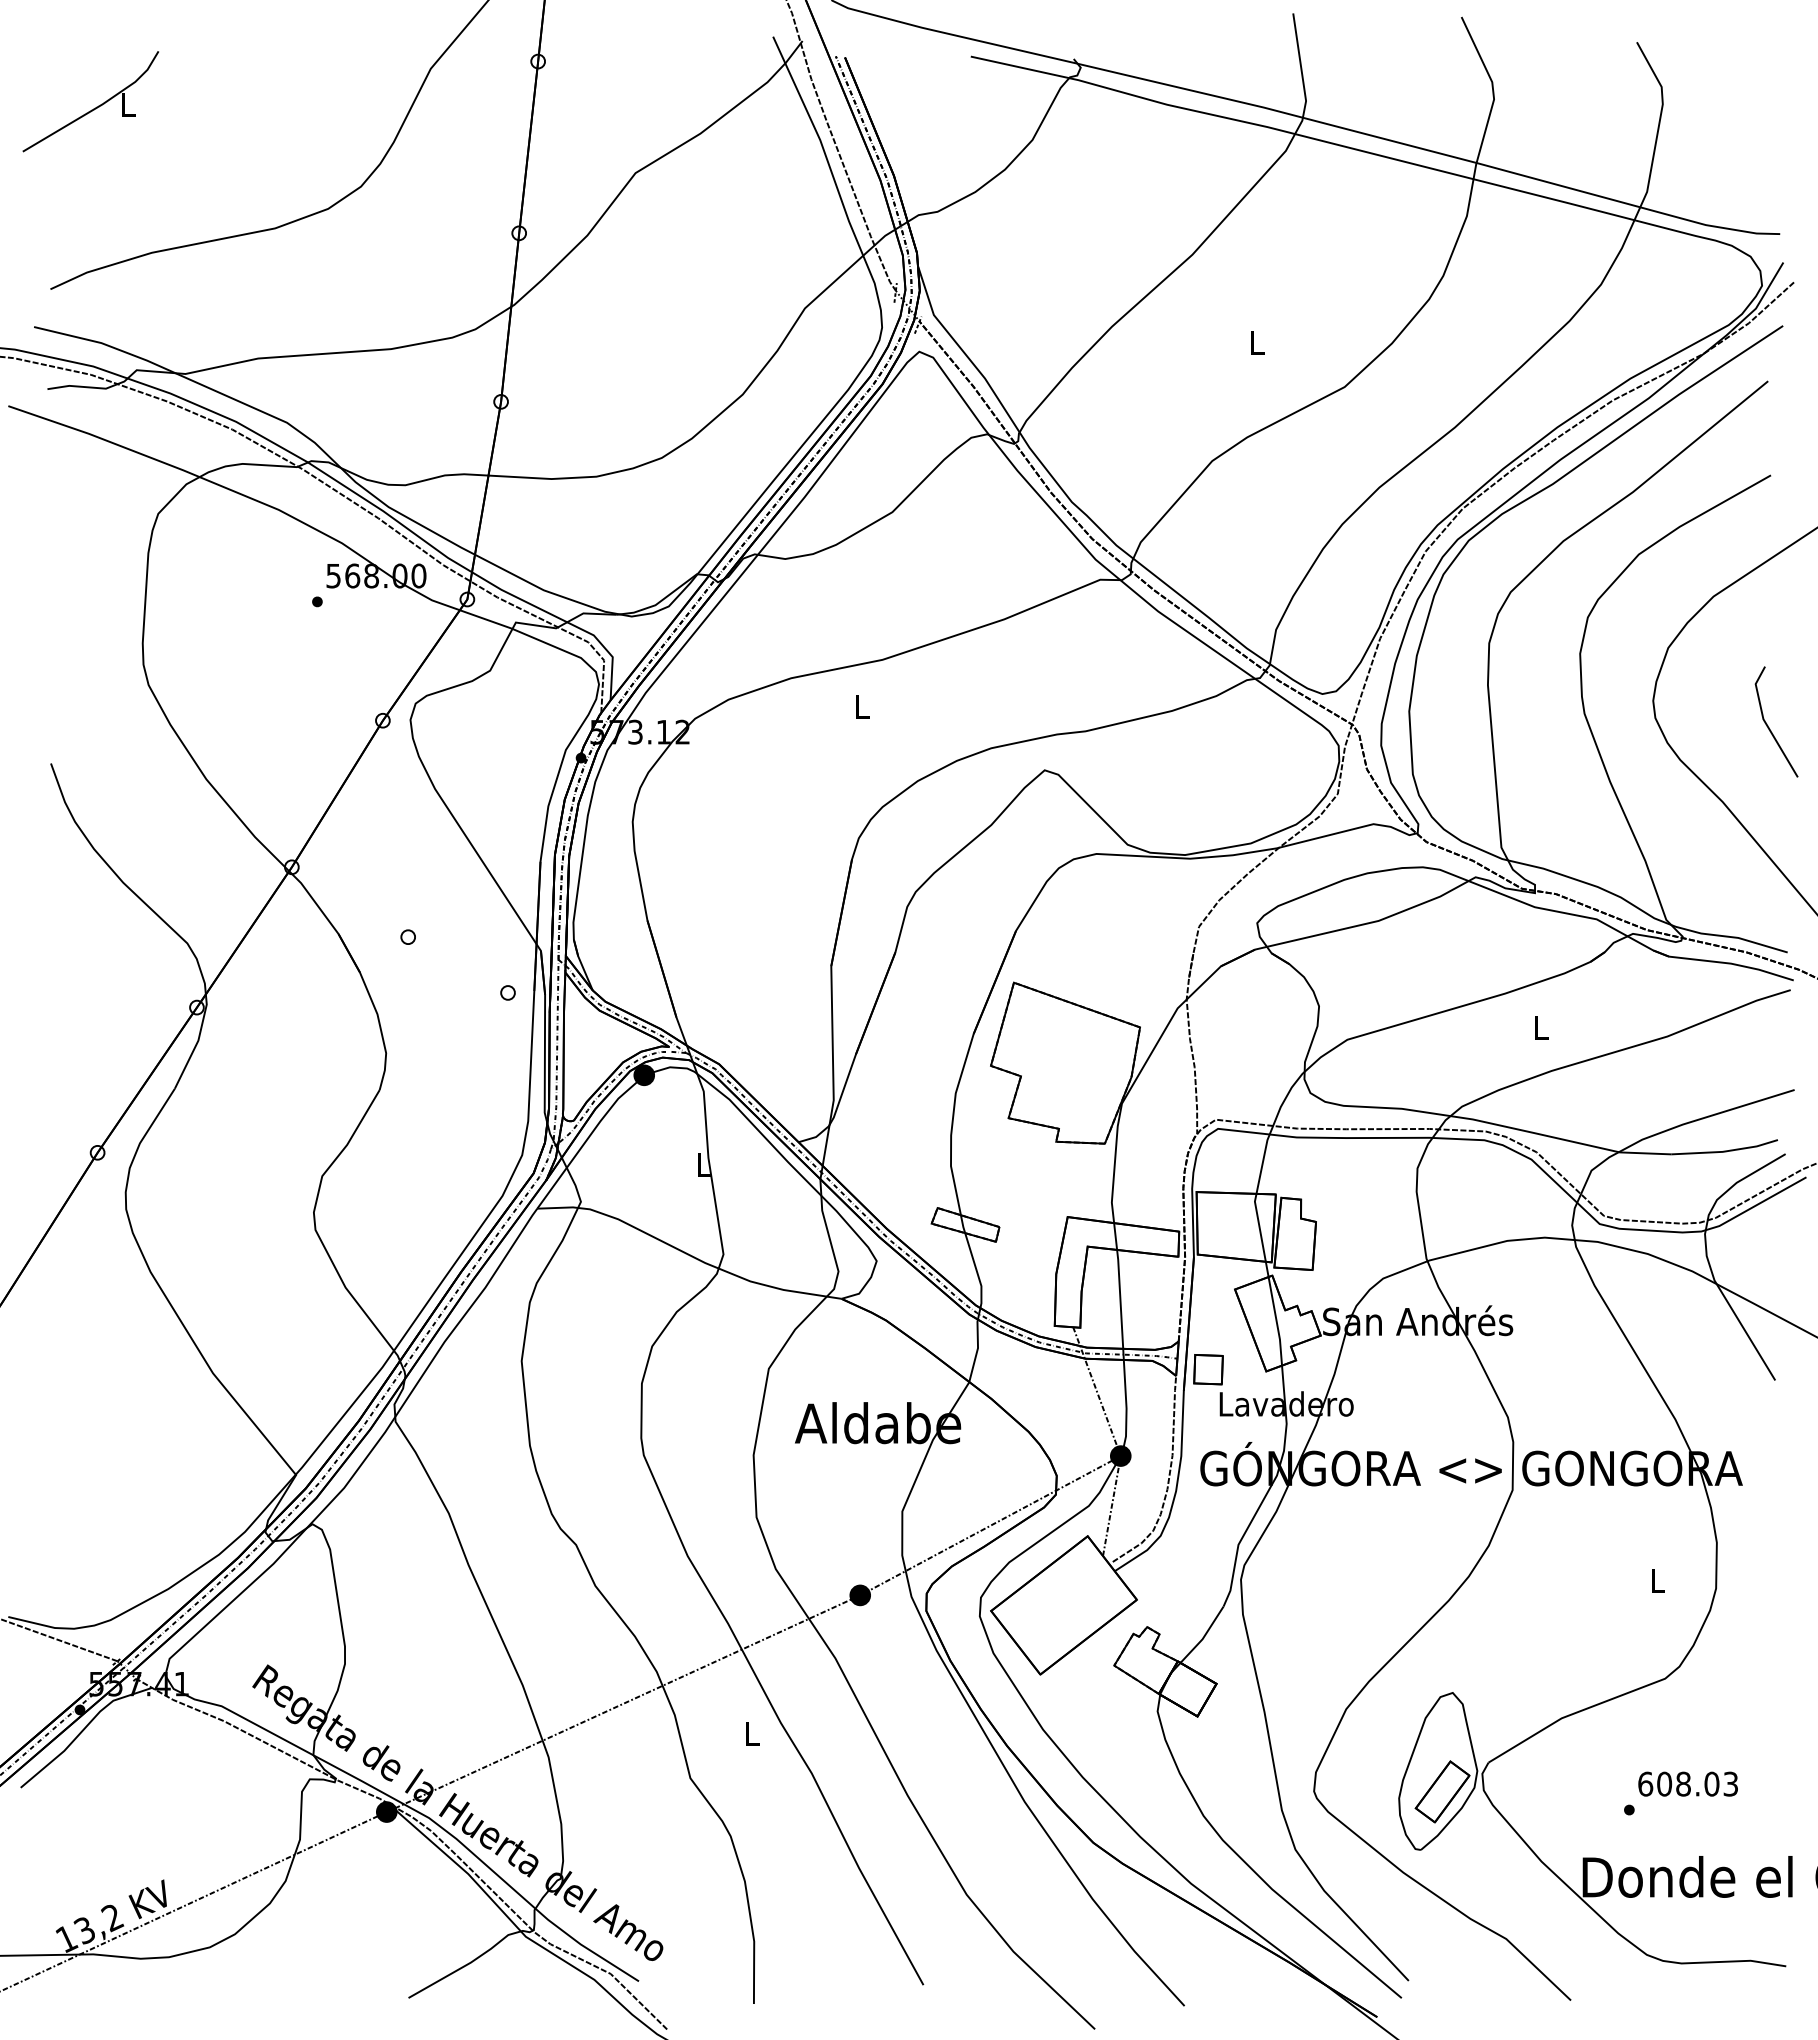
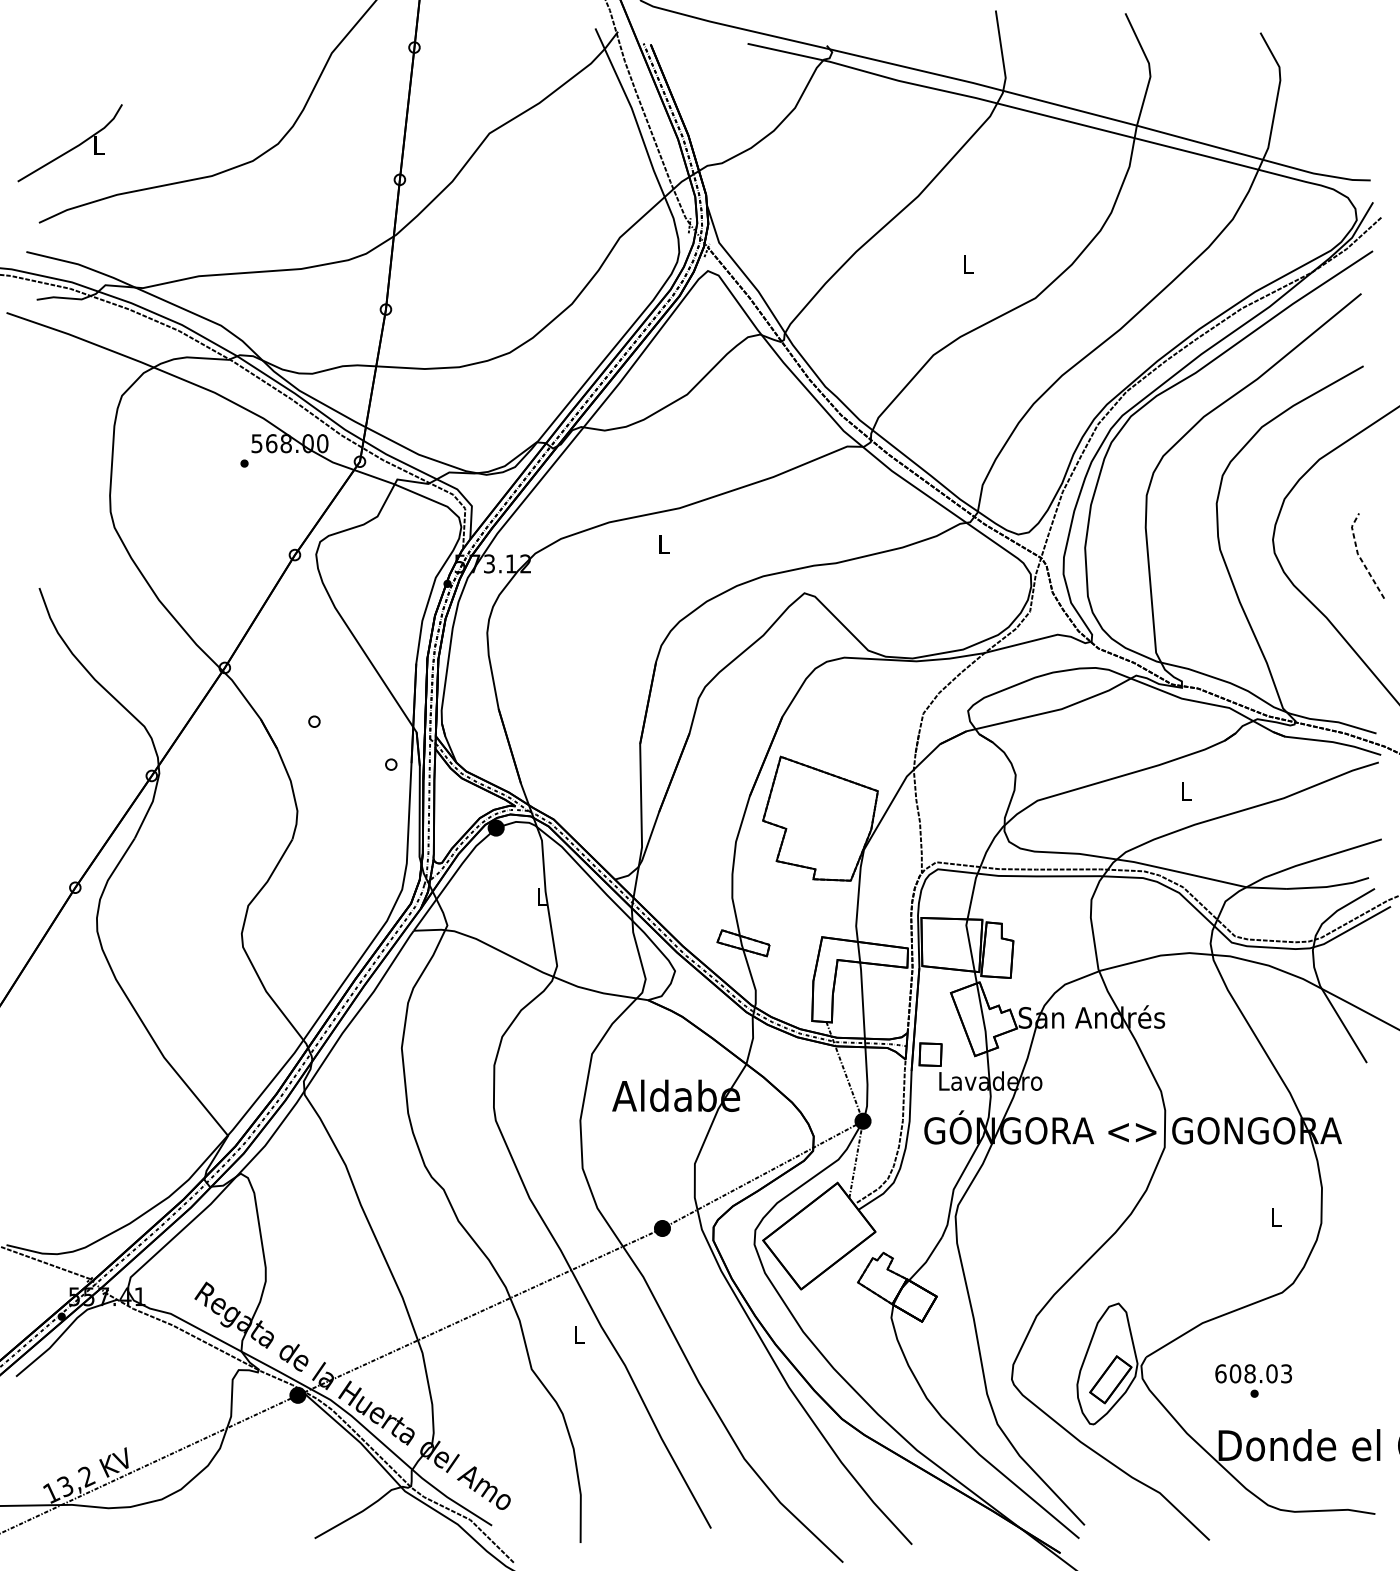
part: (93, 108) -> (72, 148), moved
line: (1765, 723) -> (1359, 557), solid -> dashed
text: (1687, 1783) -> (1253, 1373), moved

